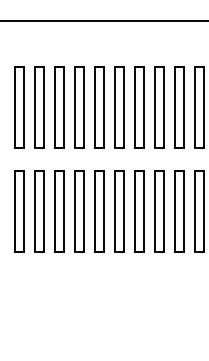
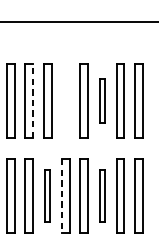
line: (83, 107) -> (33, 100), solid -> dashed
part: (119, 107) -> (65, 100), removed
part: (159, 107) -> (102, 100), size x0.6
part: (99, 211) -> (47, 195), size x0.7
part: (159, 211) -> (102, 195), size x0.7
line: (115, 212) -> (62, 196), solid -> dashed

